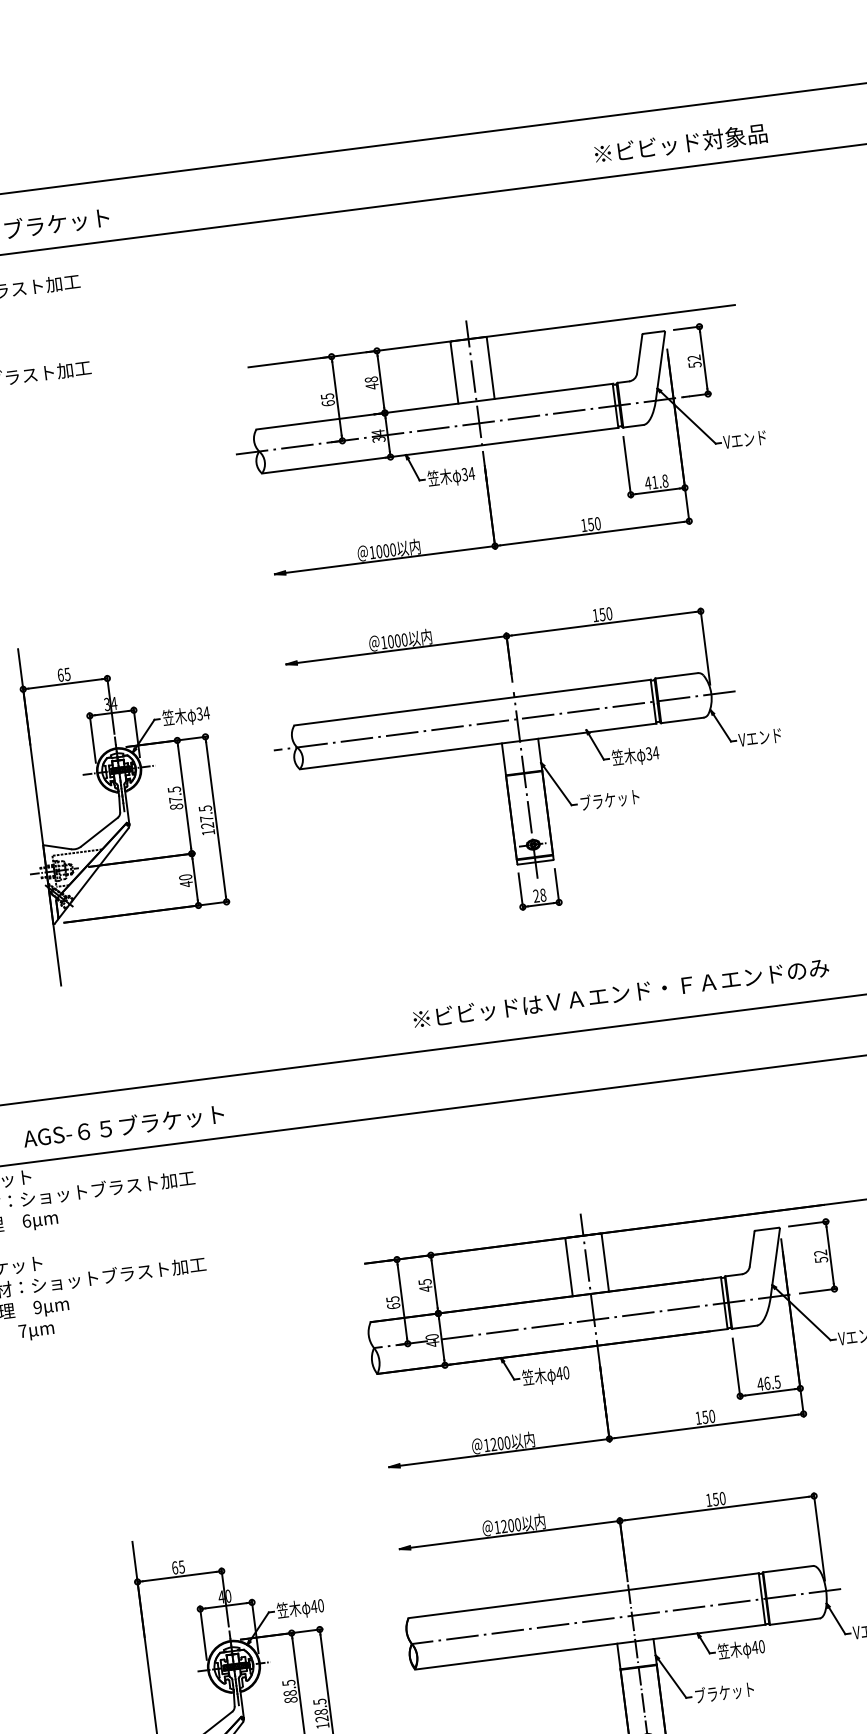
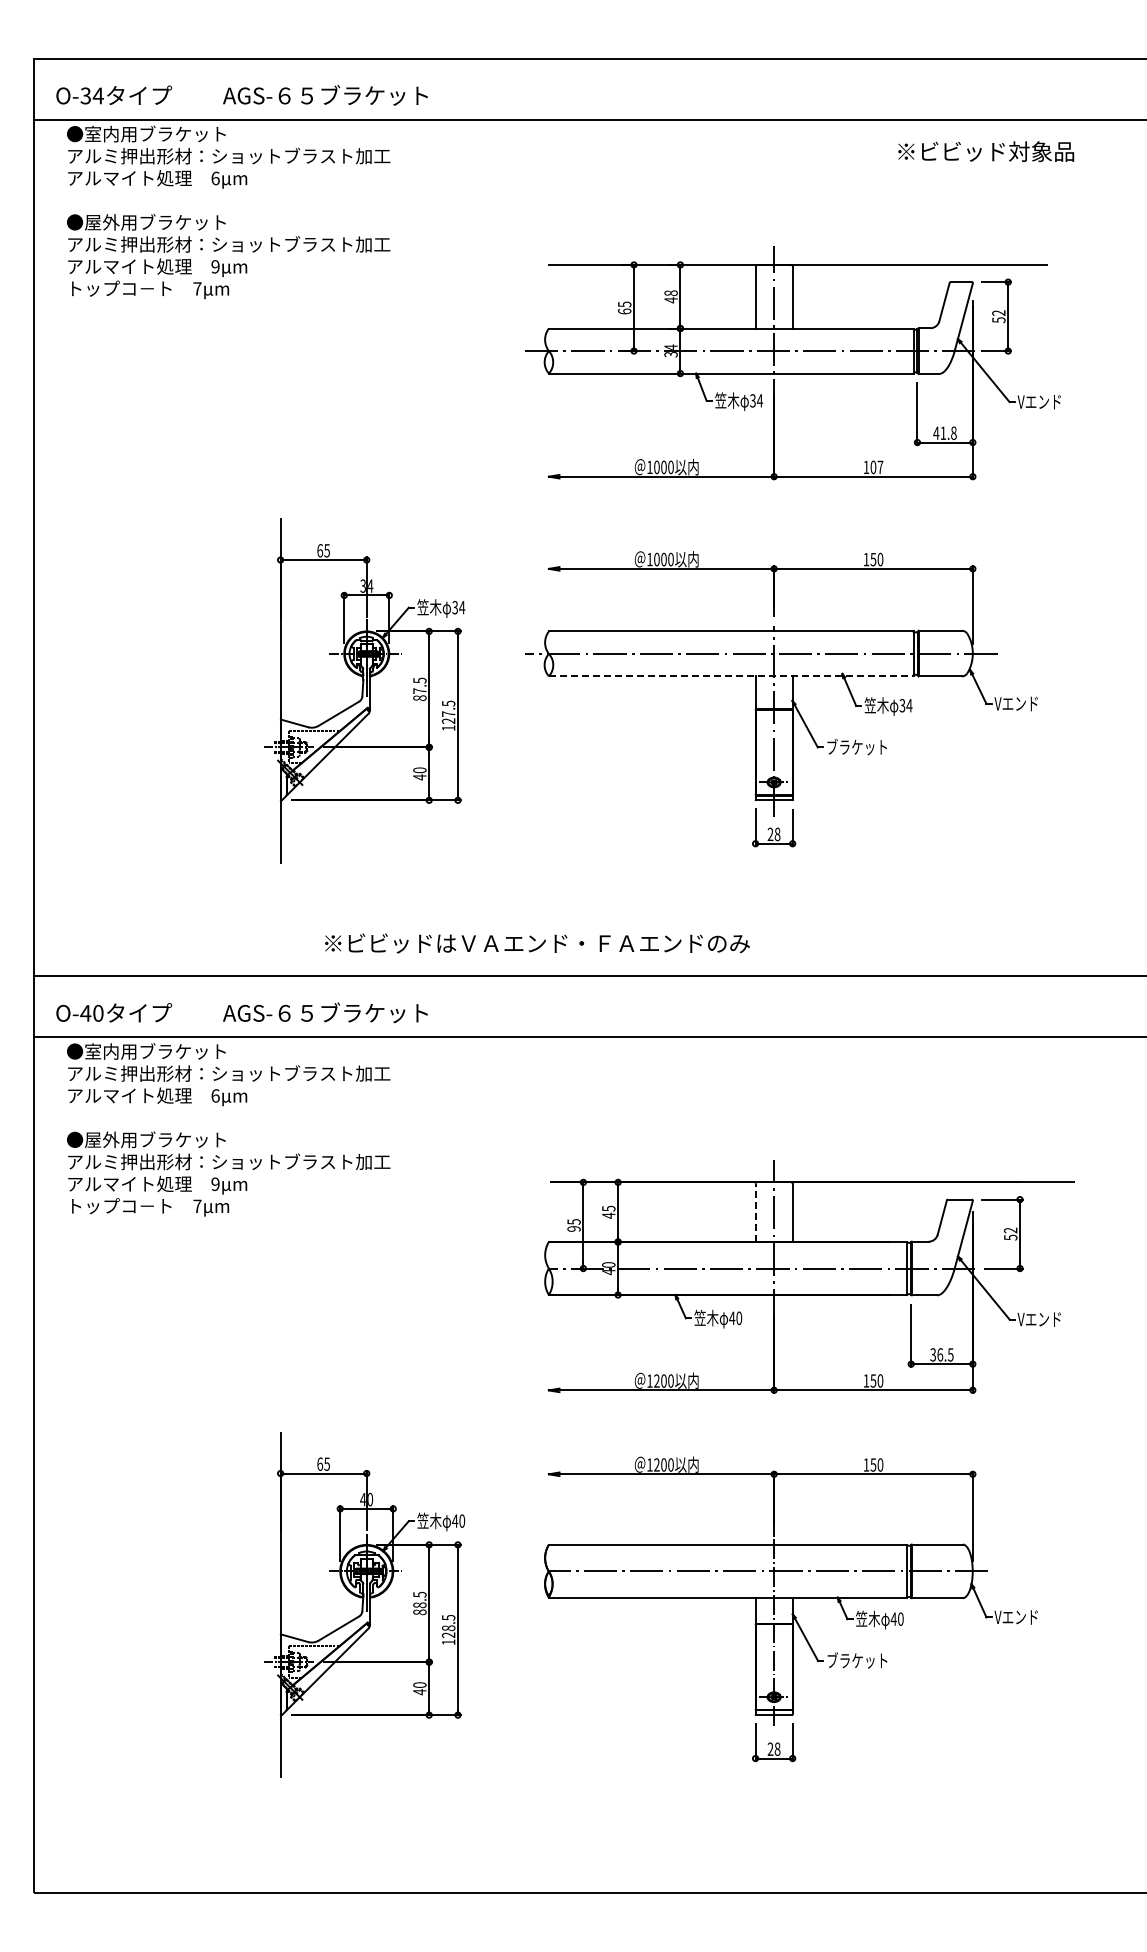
text: (681, 143) -> (986, 151), moved
text: (593, 524) -> (876, 467), 150 -> 107
line: (478, 746) -> (731, 676), solid -> dashed
text: (621, 993) -> (537, 943), moved
line: (568, 1267) -> (755, 1212), solid -> dashed
text: (393, 1305) -> (573, 1228), 65 -> 95
text: (760, 1383) -> (933, 1354), 46.5 -> 36.5

